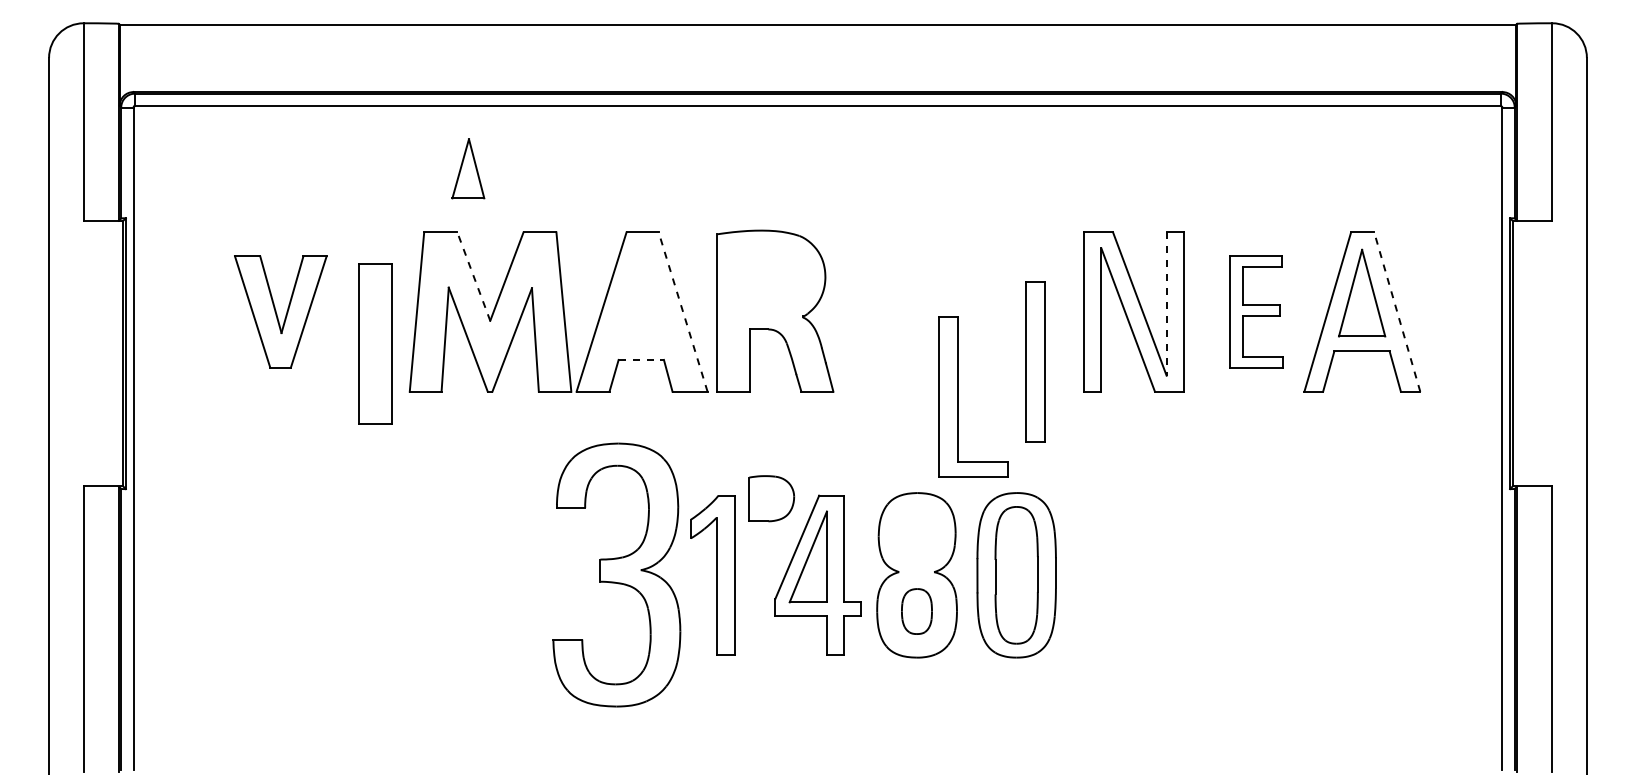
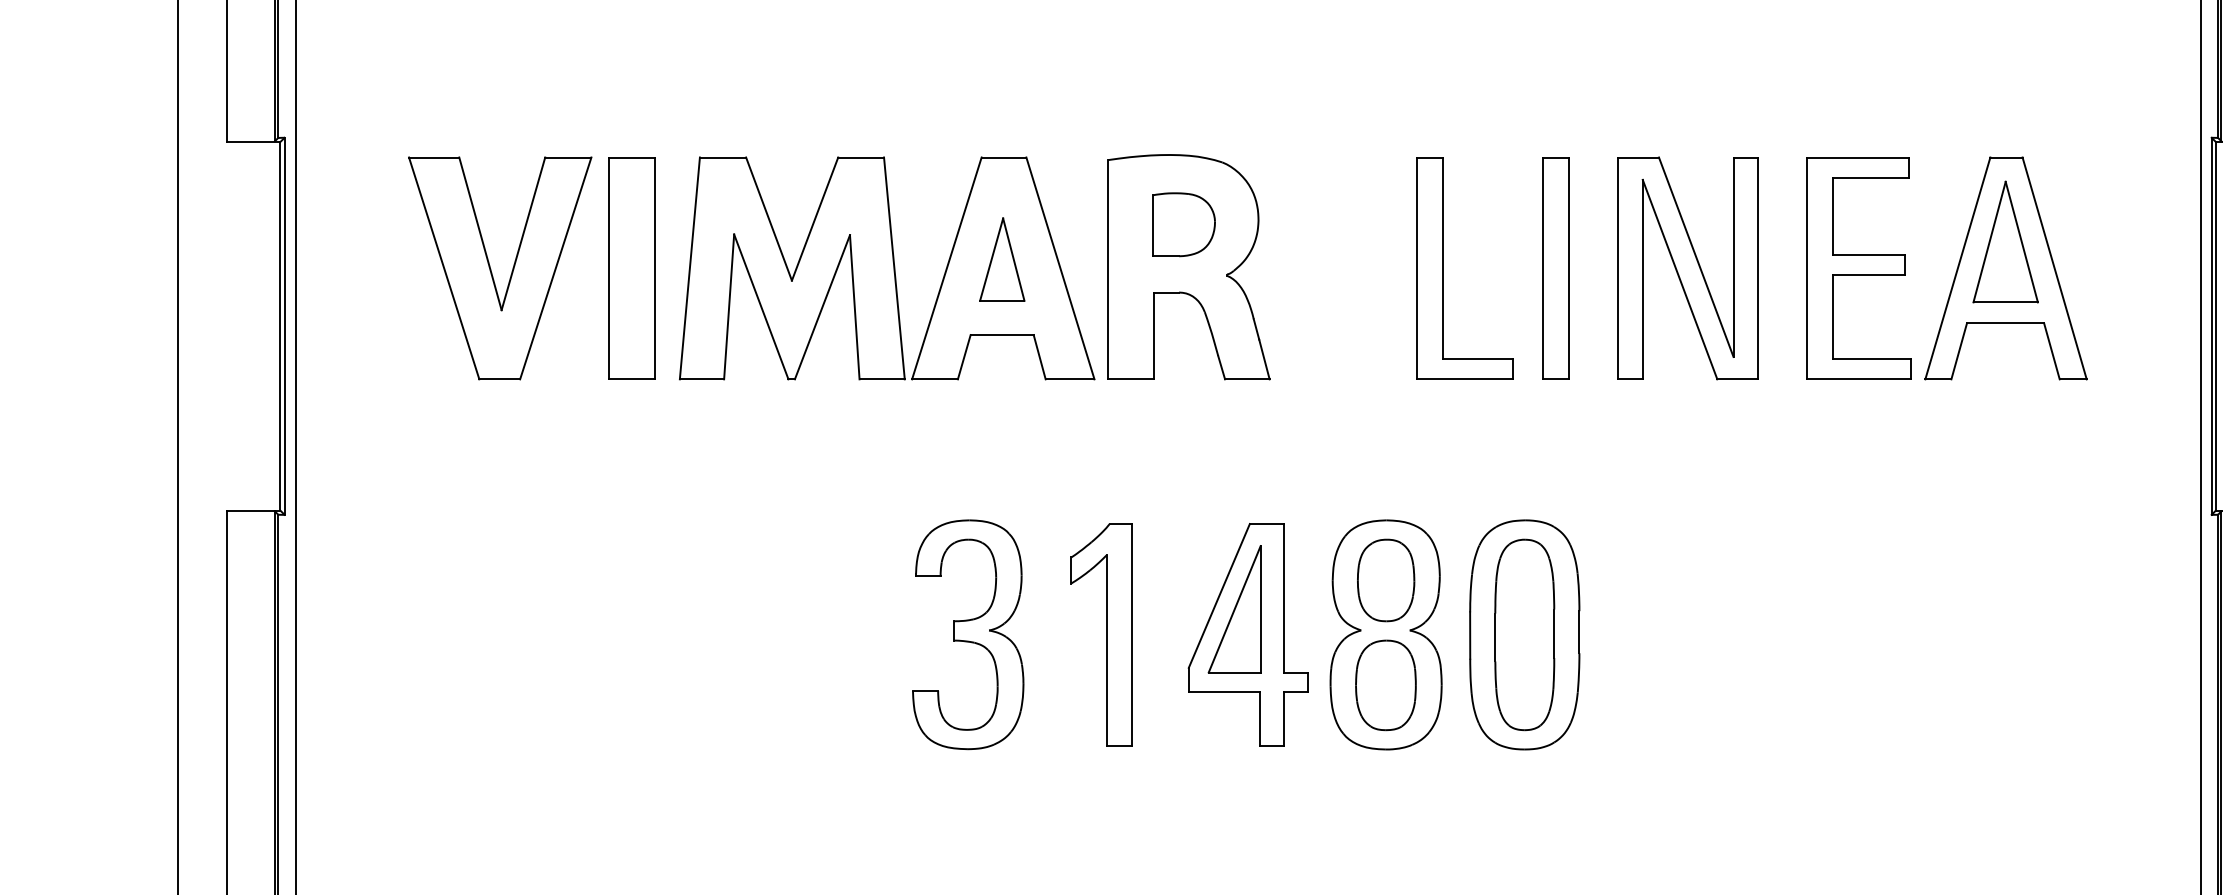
part: (468, 168) -> (1002, 259), moved
line: (473, 276) -> (768, 218), dashed -> solid
line: (1166, 304) -> (1733, 257), dashed -> solid
part: (280, 311) -> (499, 267), size x1.43
line: (683, 311) -> (1060, 267), dashed -> solid
part: (1256, 311) -> (1858, 267), size x1.43
line: (1397, 312) -> (2054, 269), dashed -> solid
part: (375, 343) -> (632, 267), moved
line: (641, 359) -> (1002, 334), dashed -> solid
part: (1035, 361) -> (1556, 267), moved
part: (958, 396) -> (1443, 267), moved
part: (771, 498) -> (1183, 224), moved
part: (916, 536) -> (1385, 580), added
part: (616, 575) -> (967, 635), size x0.62
part: (916, 611) -> (1385, 685), size x1.43

